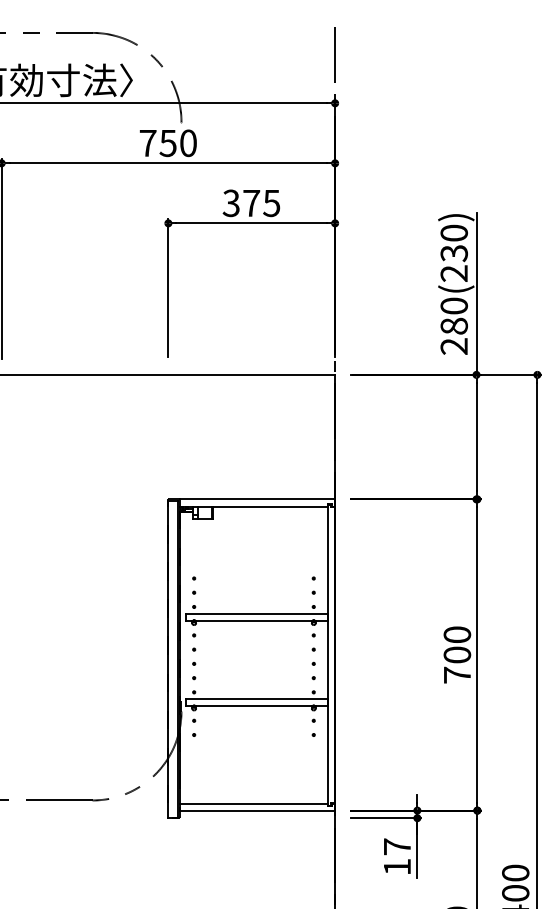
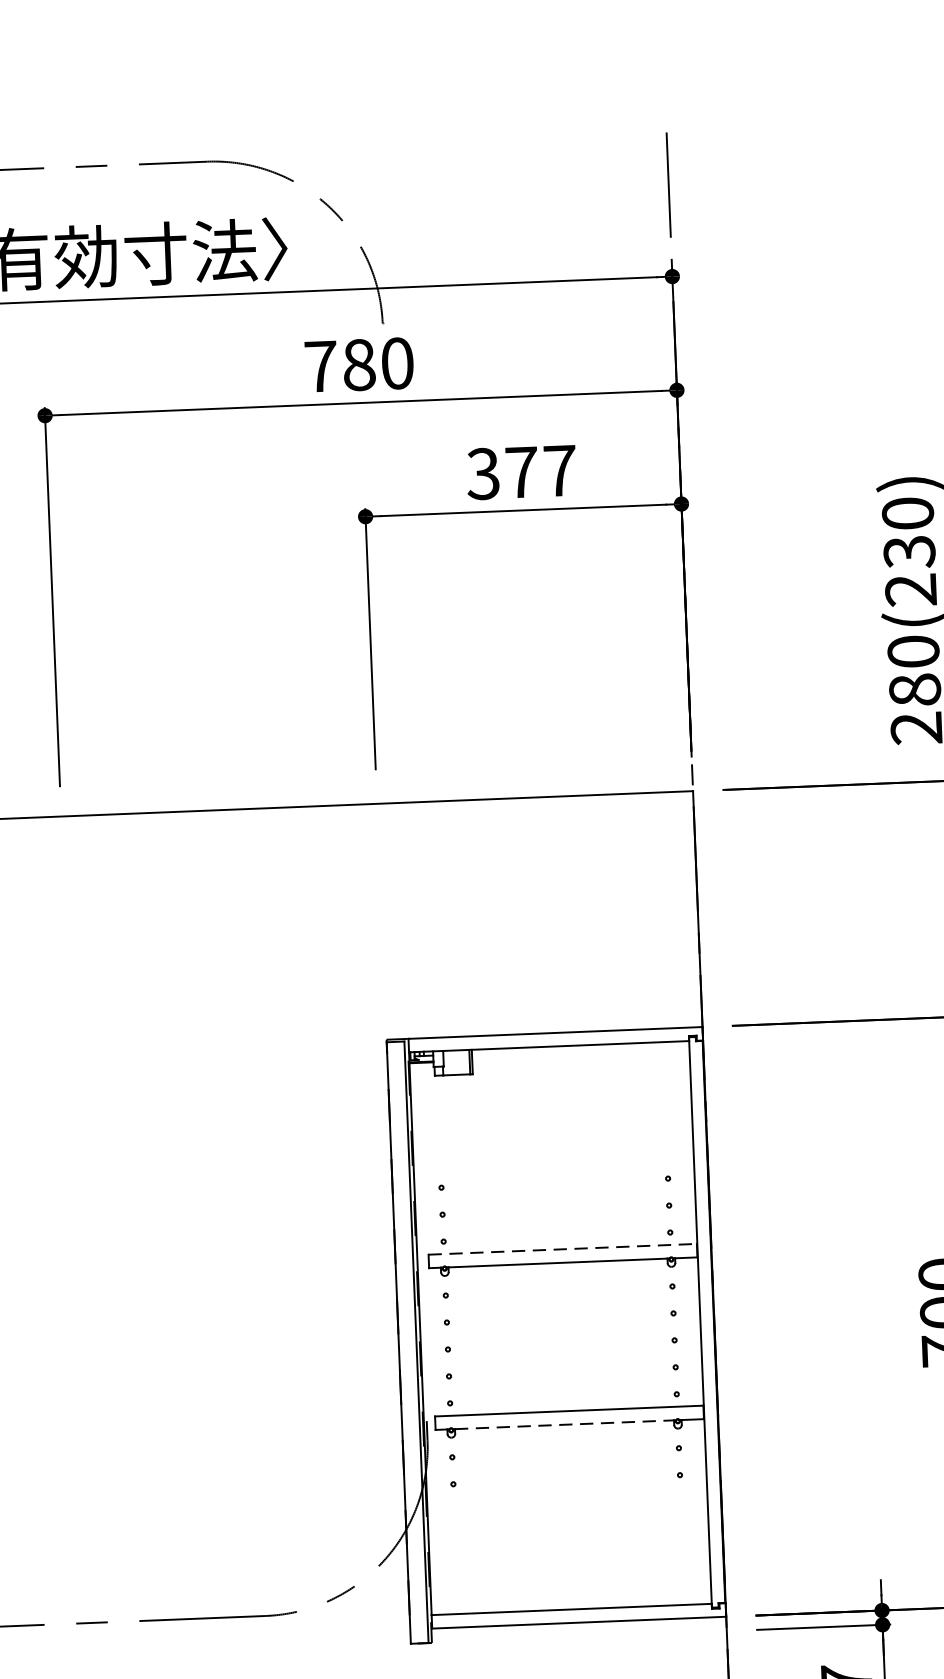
text: (167, 142) -> (357, 363), 750 -> 780
text: (271, 203) -> (559, 471), 375 -> 377
line: (256, 613) -> (562, 1249), solid -> dashed
line: (253, 706) -> (563, 1425), solid -> dashed

